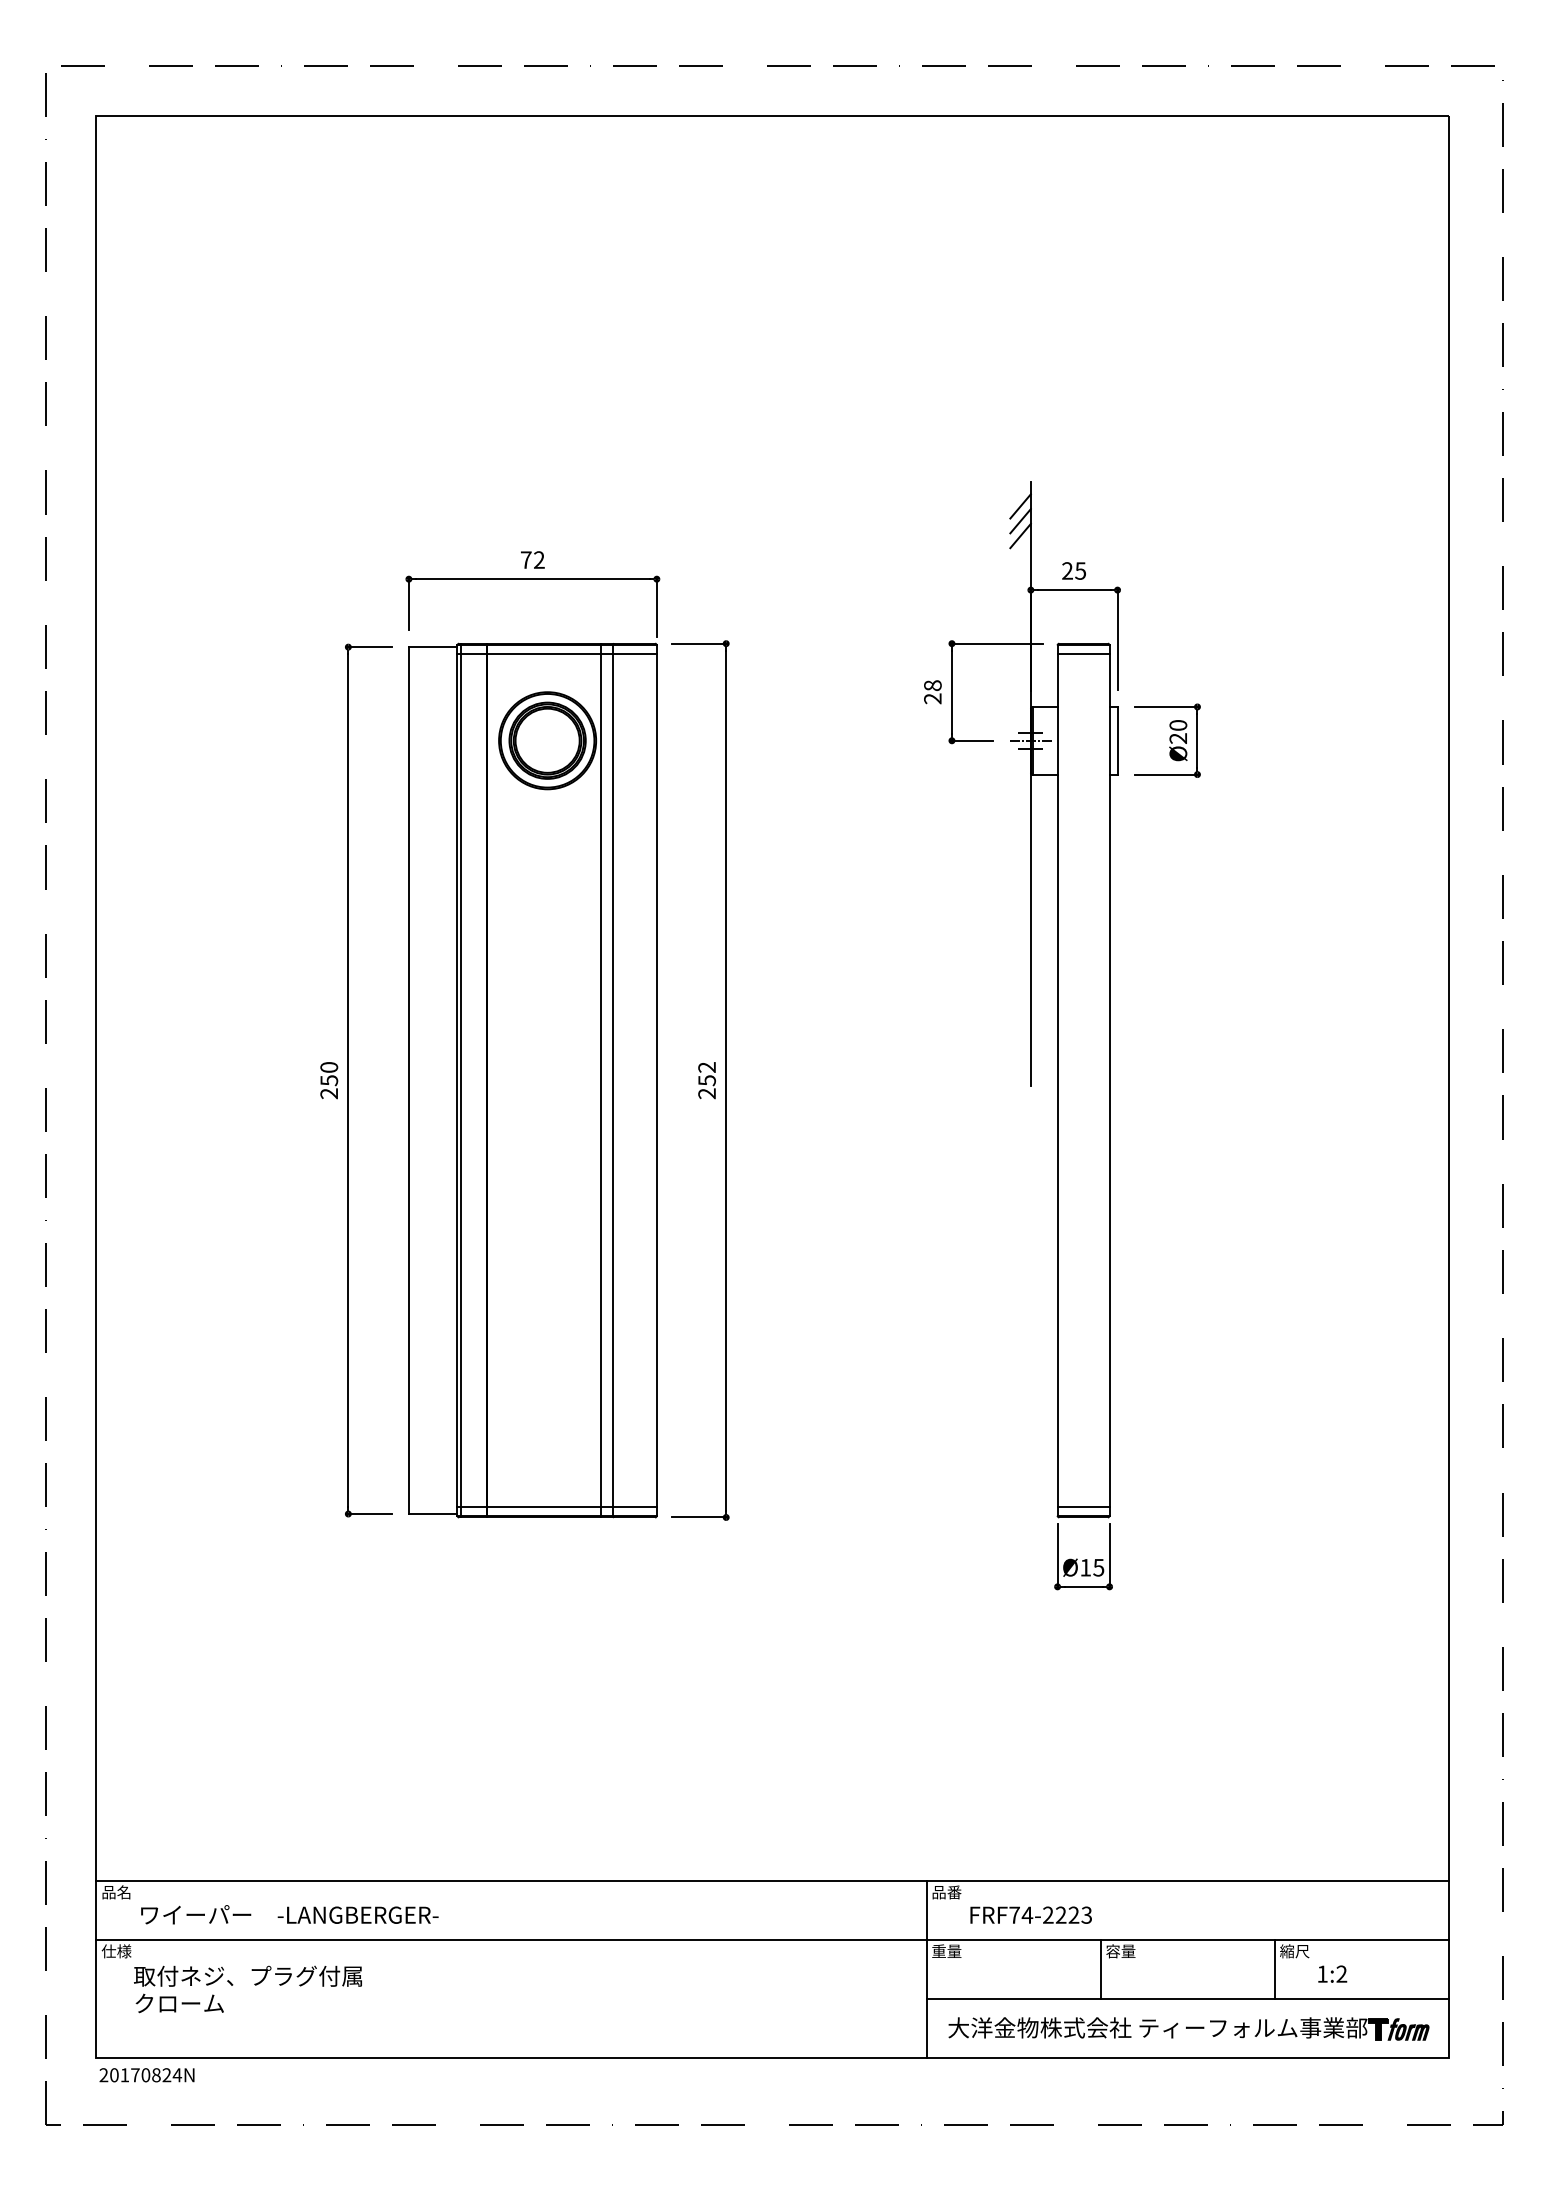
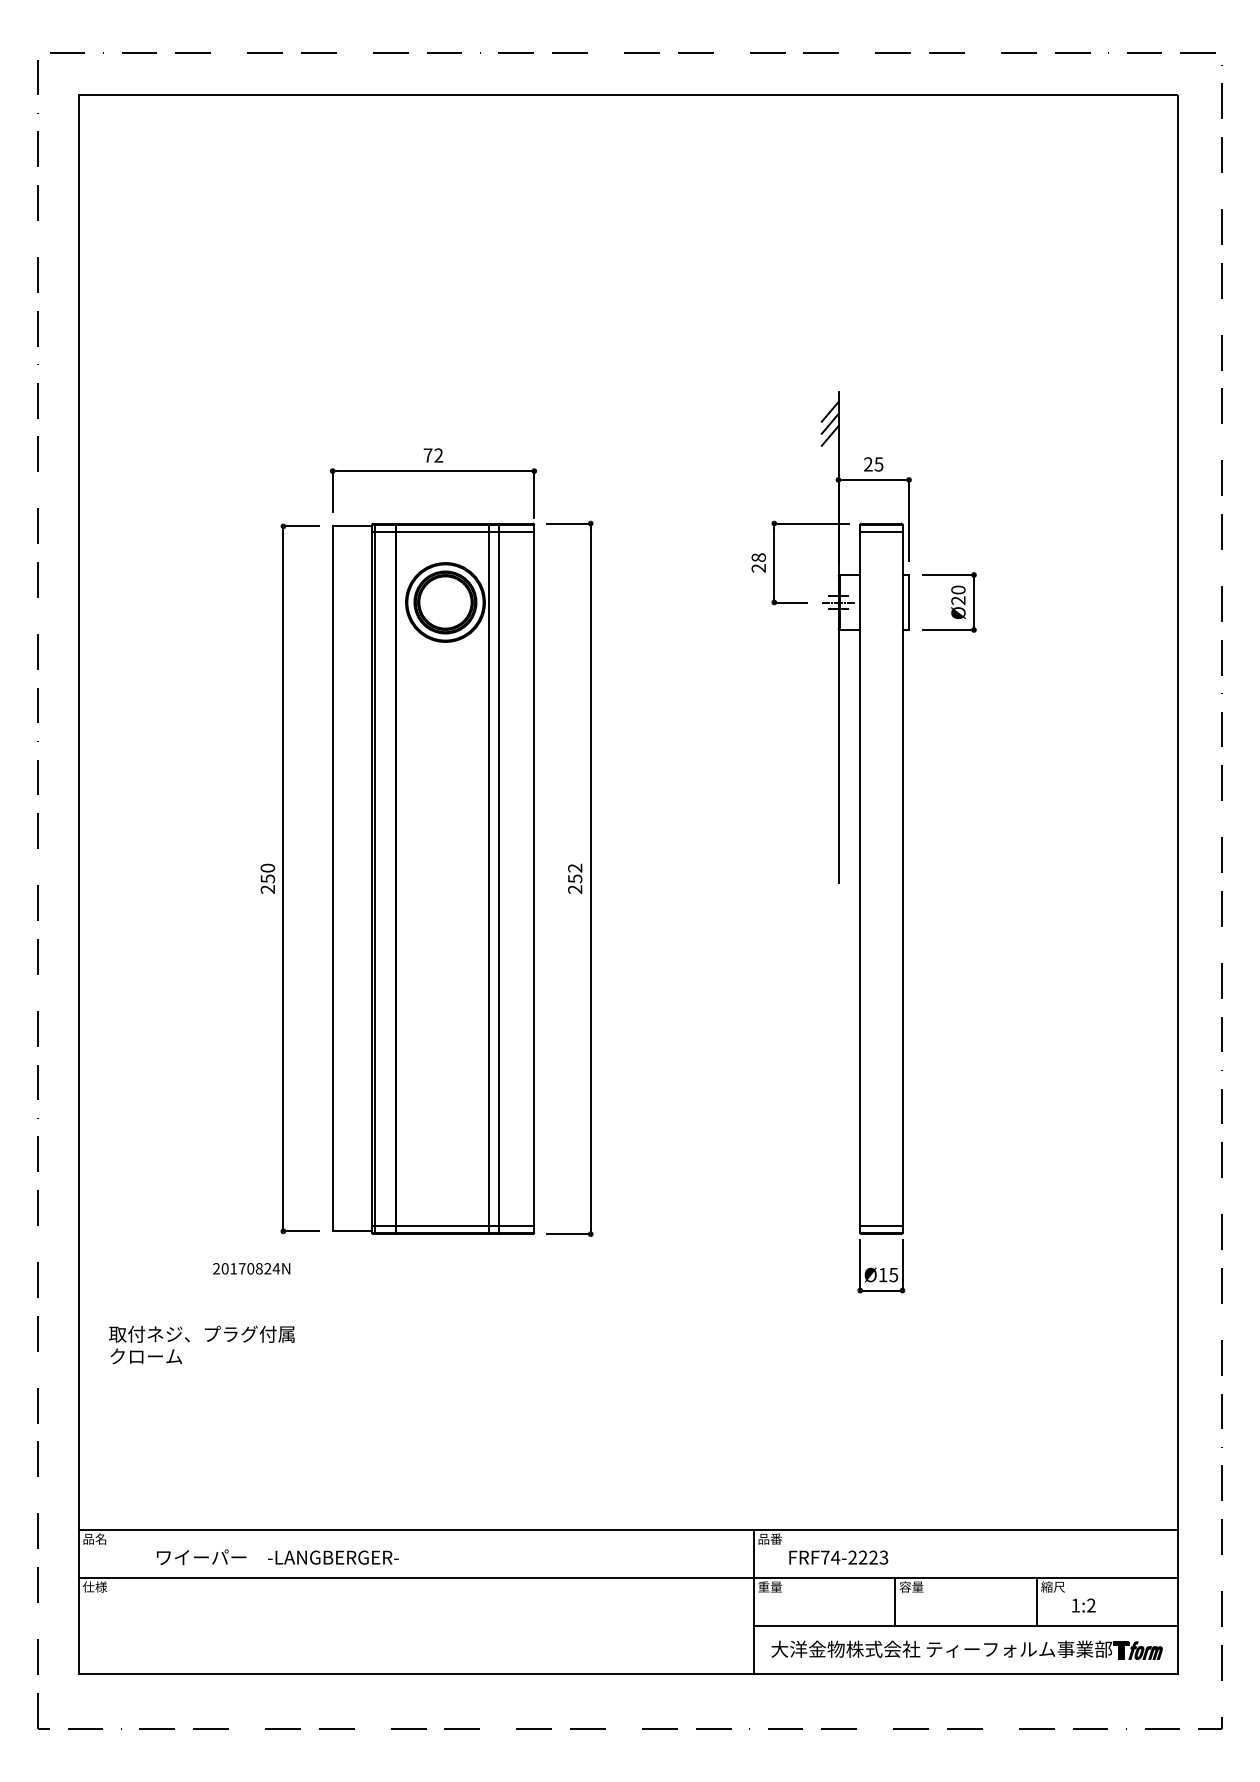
text: (289, 1915) -> (277, 1557), moved
text: (247, 1988) -> (201, 1344), moved
text: (146, 2074) -> (251, 1268), moved

